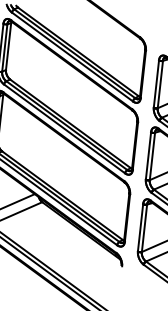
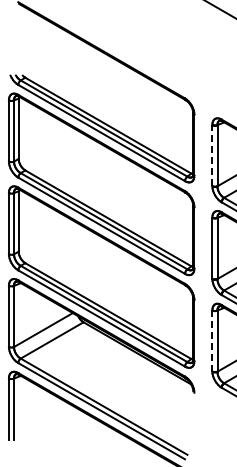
line: (156, 83) -> (212, 155), solid -> dashed
line: (140, 228) -> (212, 341), solid -> dashed

